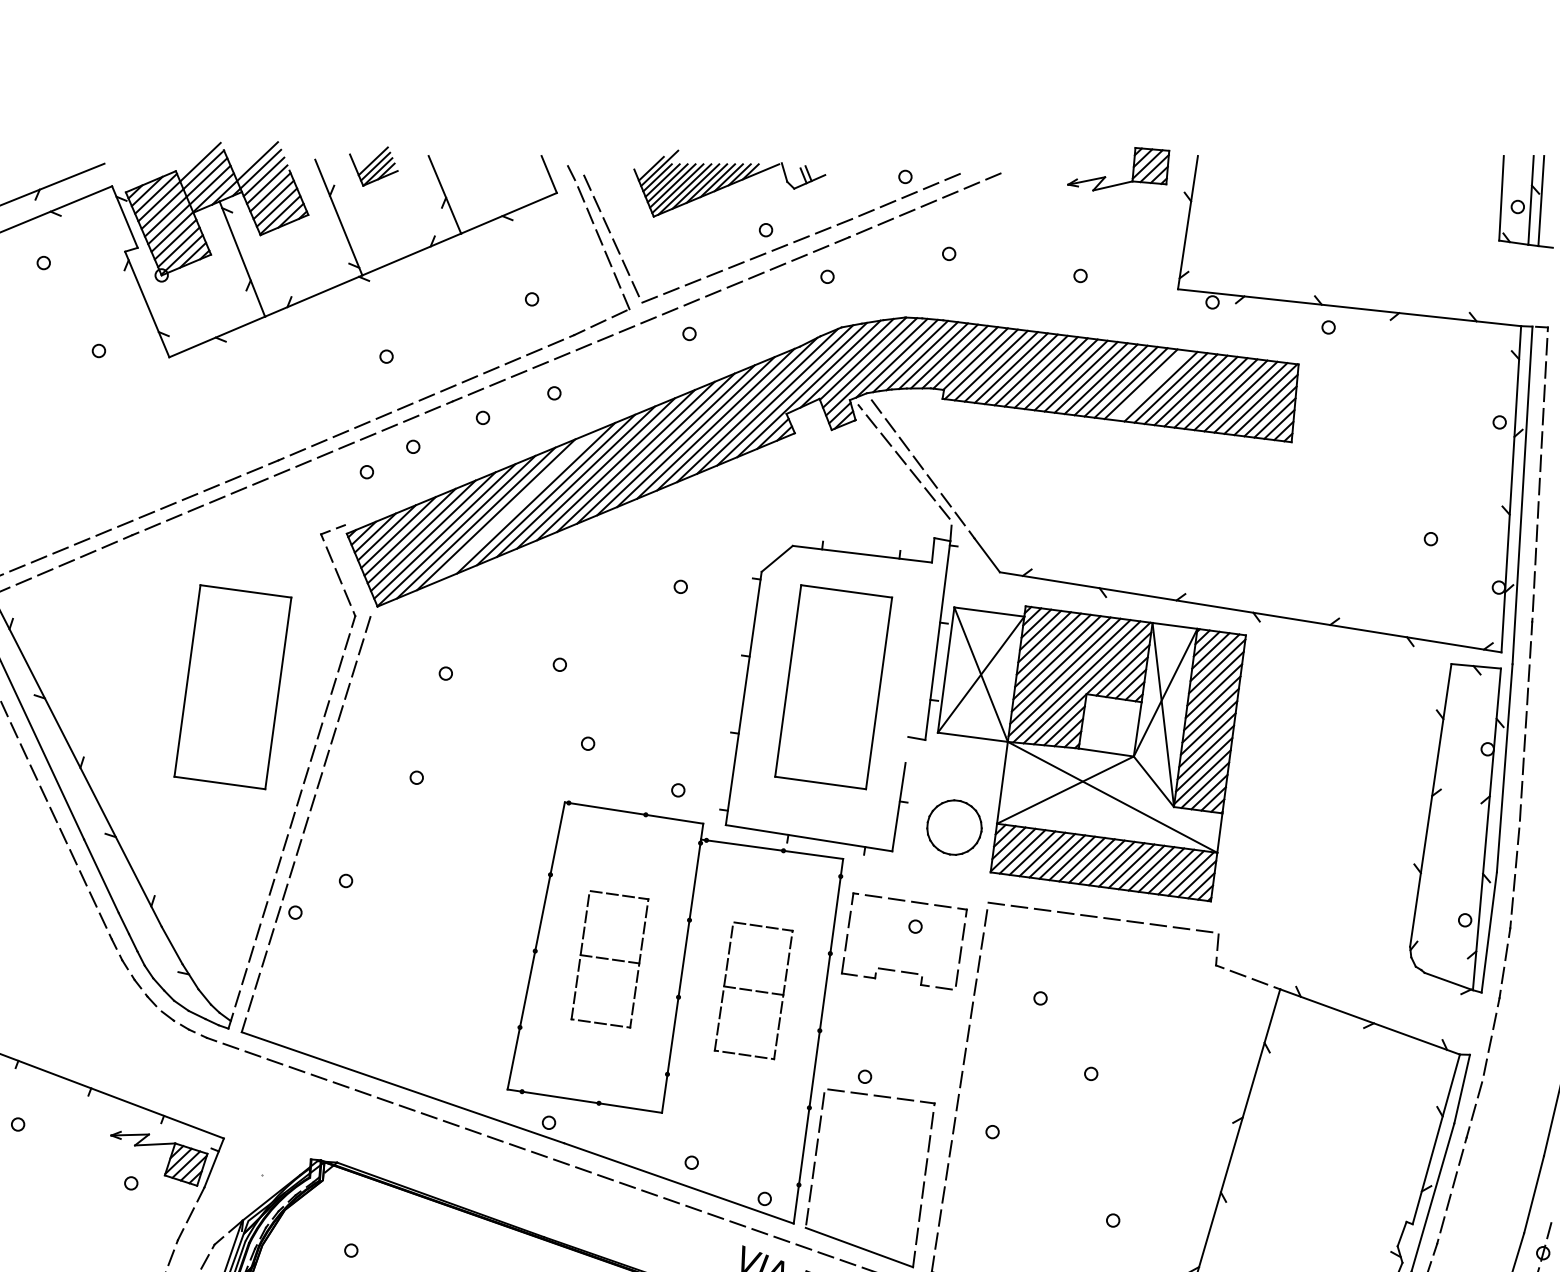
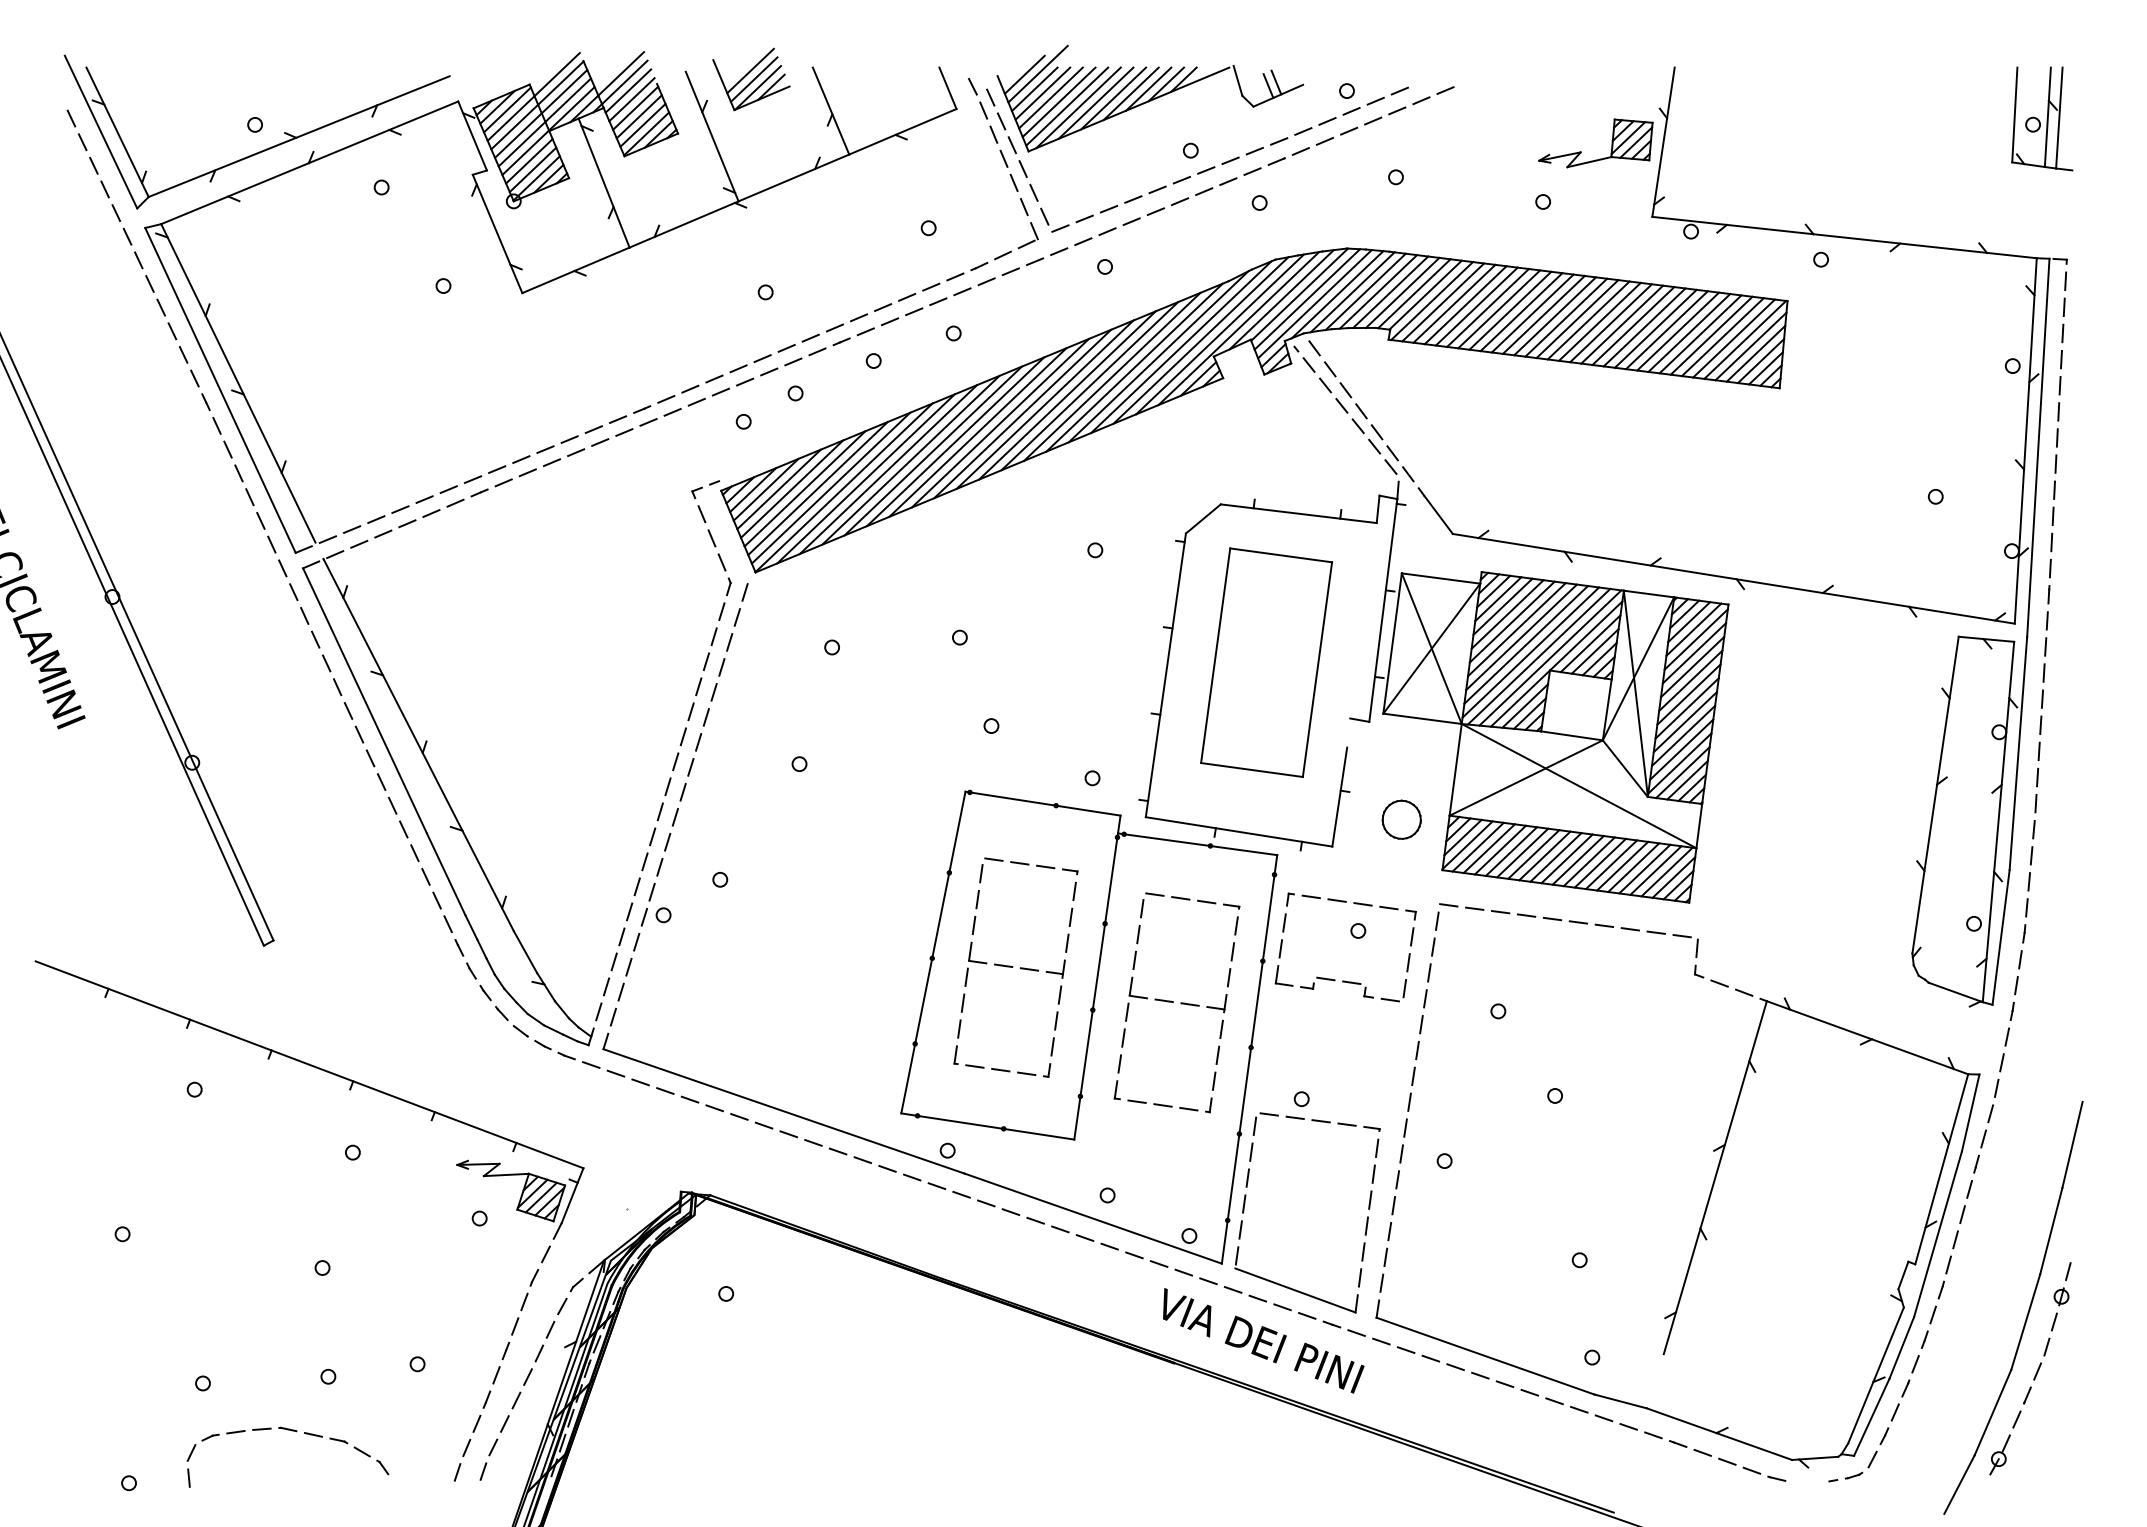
part: (373, 166) -> (751, 79), size x1.43
part: (1121, 182) -> (1599, 158), moved
part: (729, 183) -> (1149, 98), size x1.43
line: (1151, 385) -> (1622, 324), added
line: (515, 505) -> (910, 459), added
part: (232, 687) -> (593, 662), removed
part: (954, 827) -> (1401, 819), size x0.62
part: (609, 959) -> (1015, 967), size x1.43
part: (753, 990) -> (1176, 1002), size x1.43

